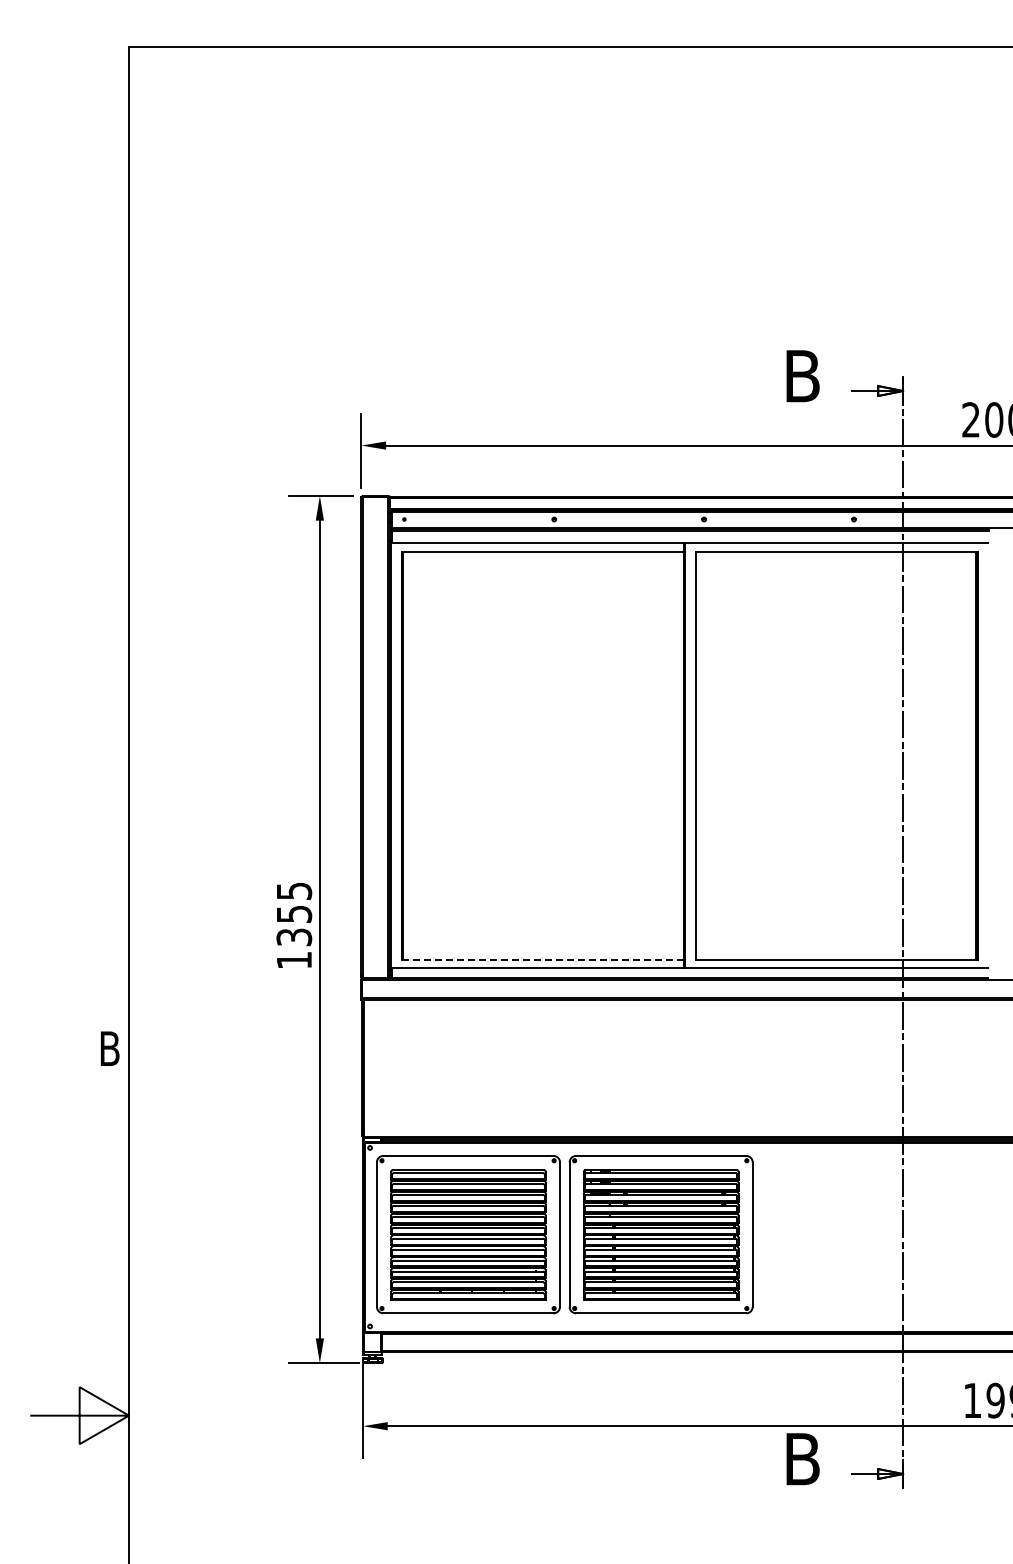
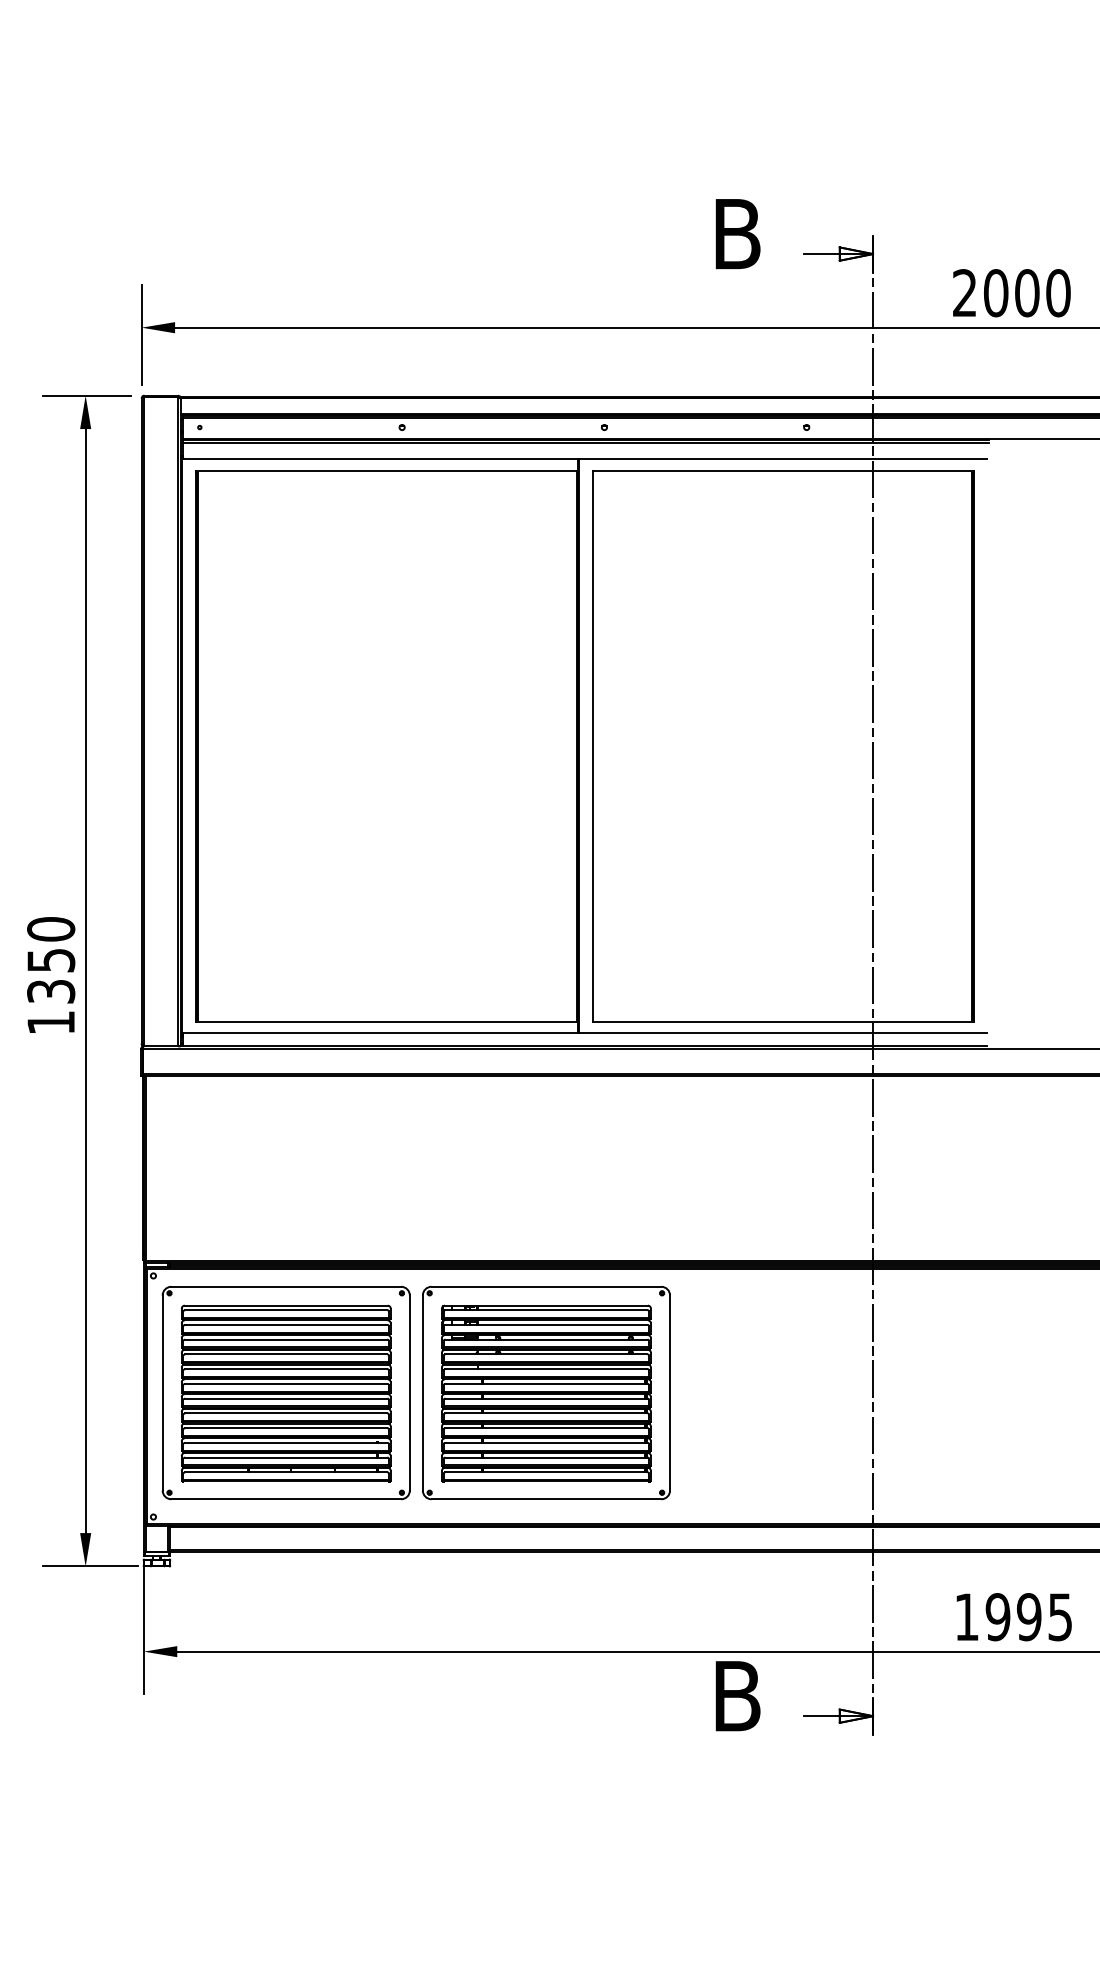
text: (294, 891) -> (51, 929), 1355 -> 1350
line: (542, 959) -> (386, 1021), dashed -> solid

